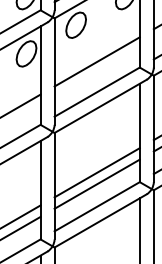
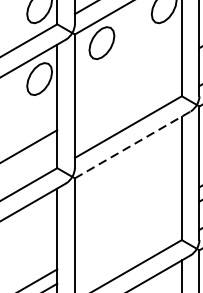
line: (96, 61) -> (127, 88), removed
line: (101, 106) -> (133, 145), solid -> dashed
line: (96, 172) -> (127, 228), removed
line: (96, 183) -> (127, 241), removed

